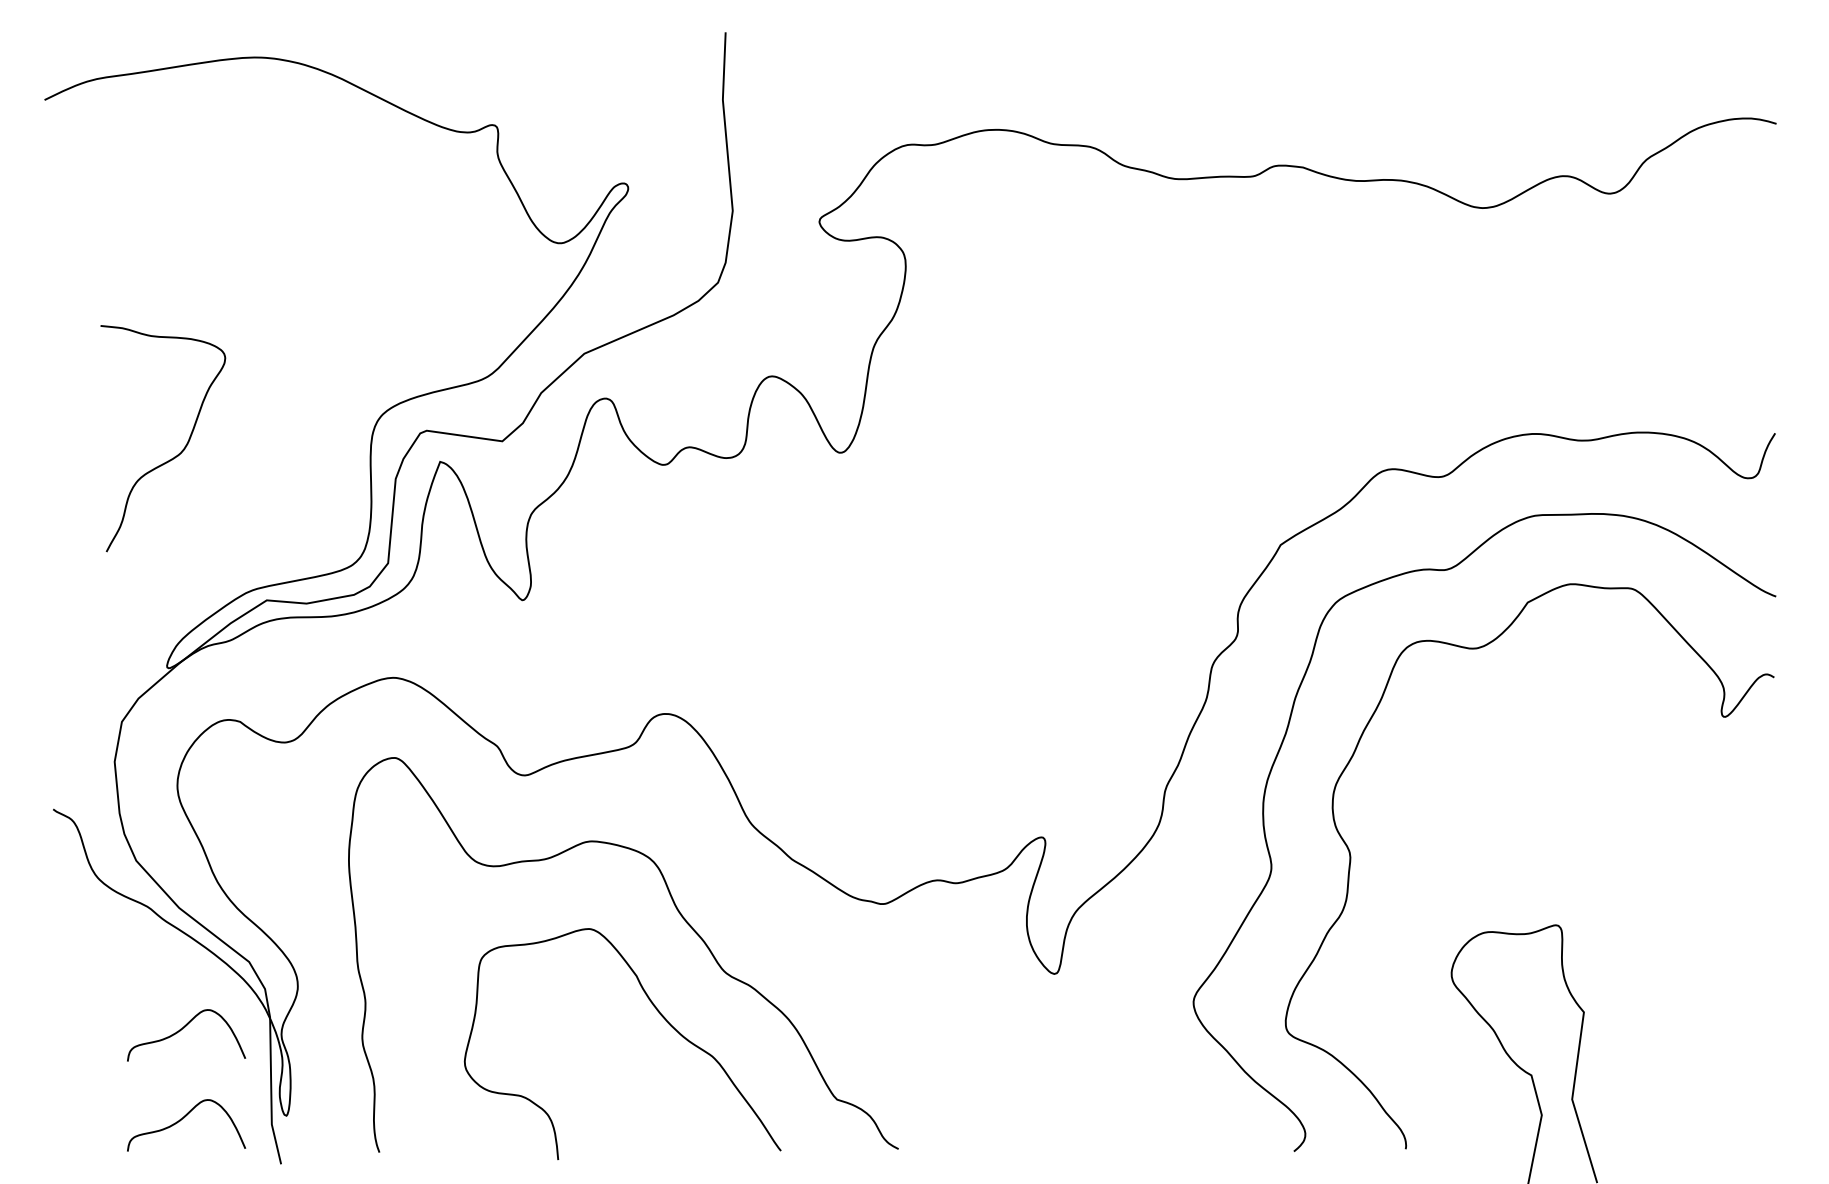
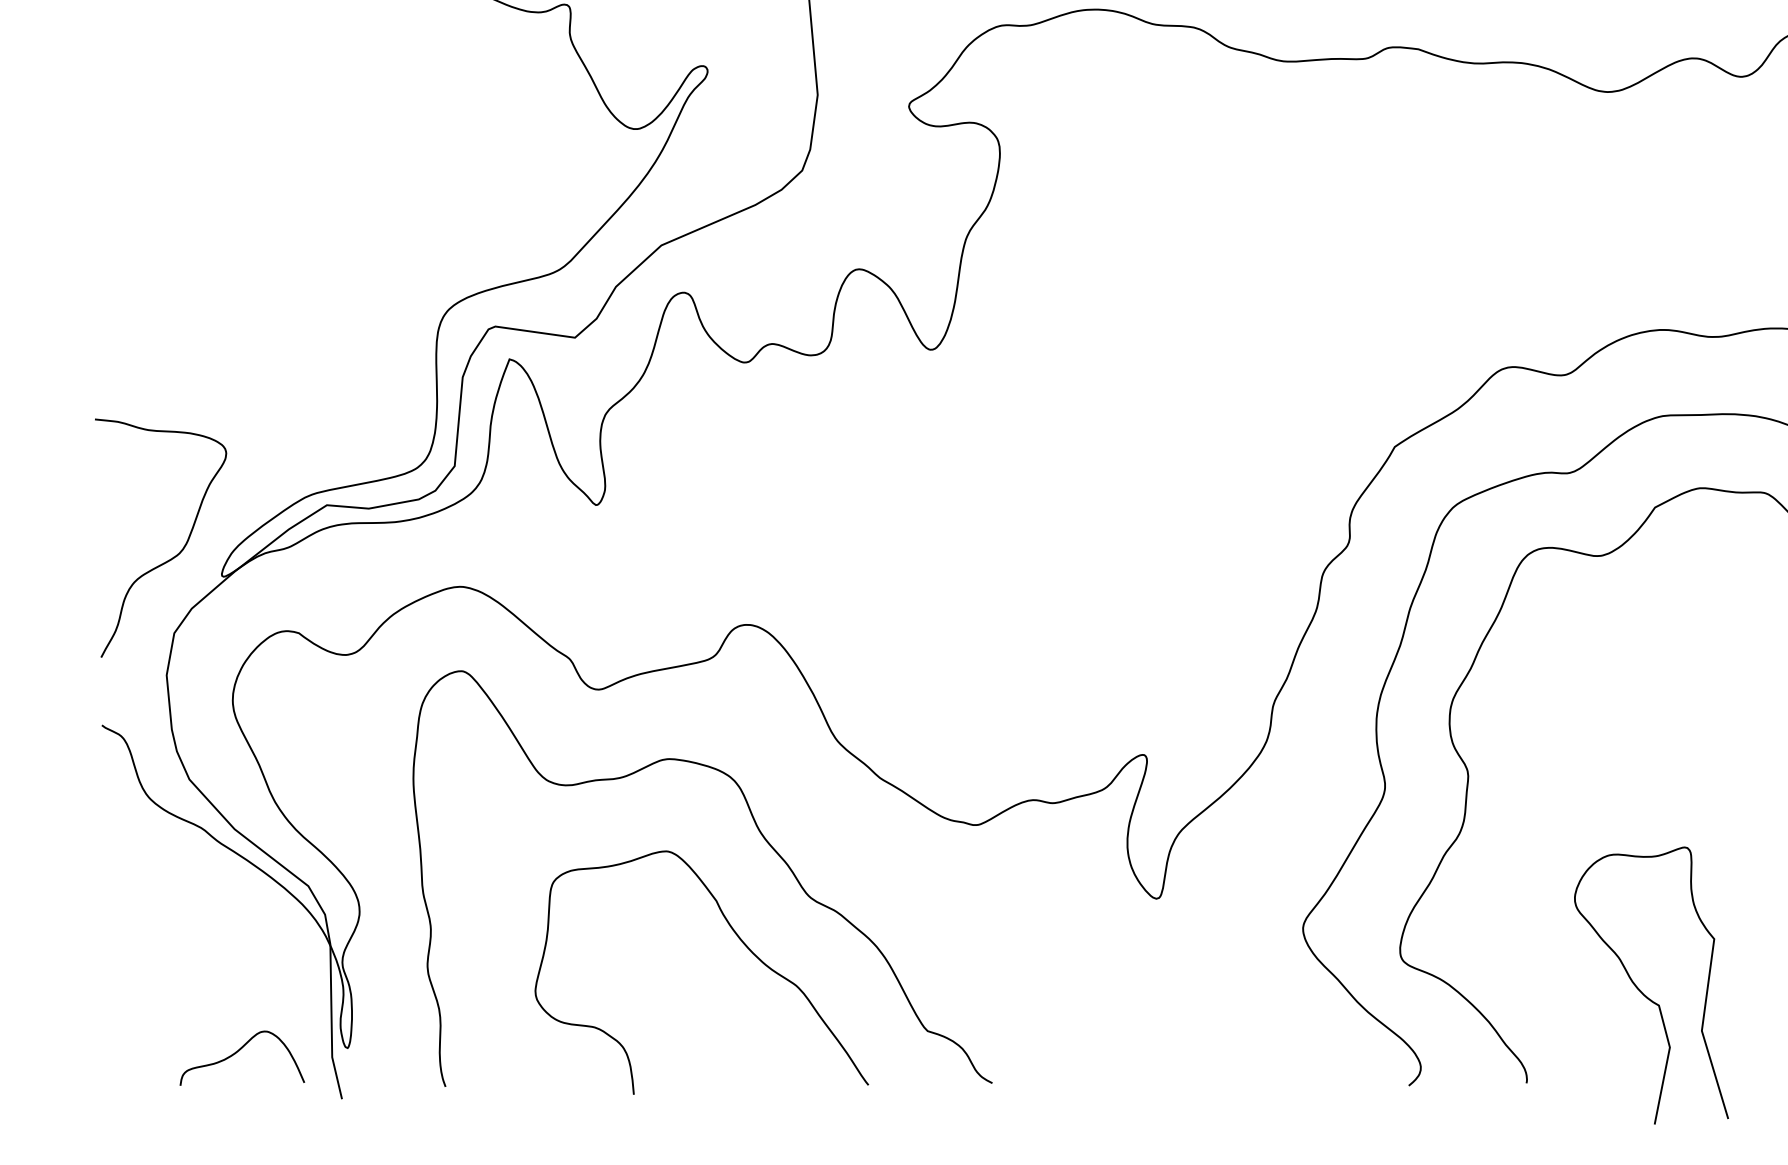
curve: (174, 456) -> (172, 556), moved
curve: (181, 1030) -> (237, 958), removed

